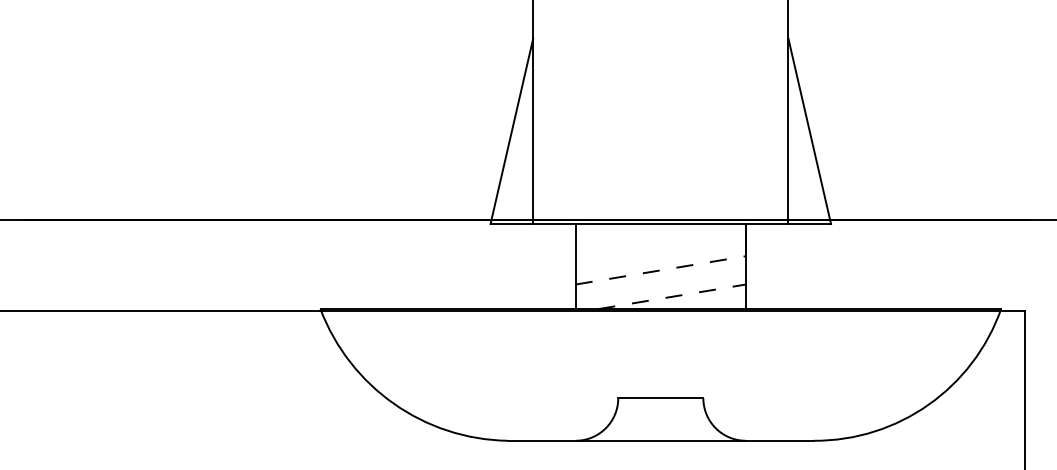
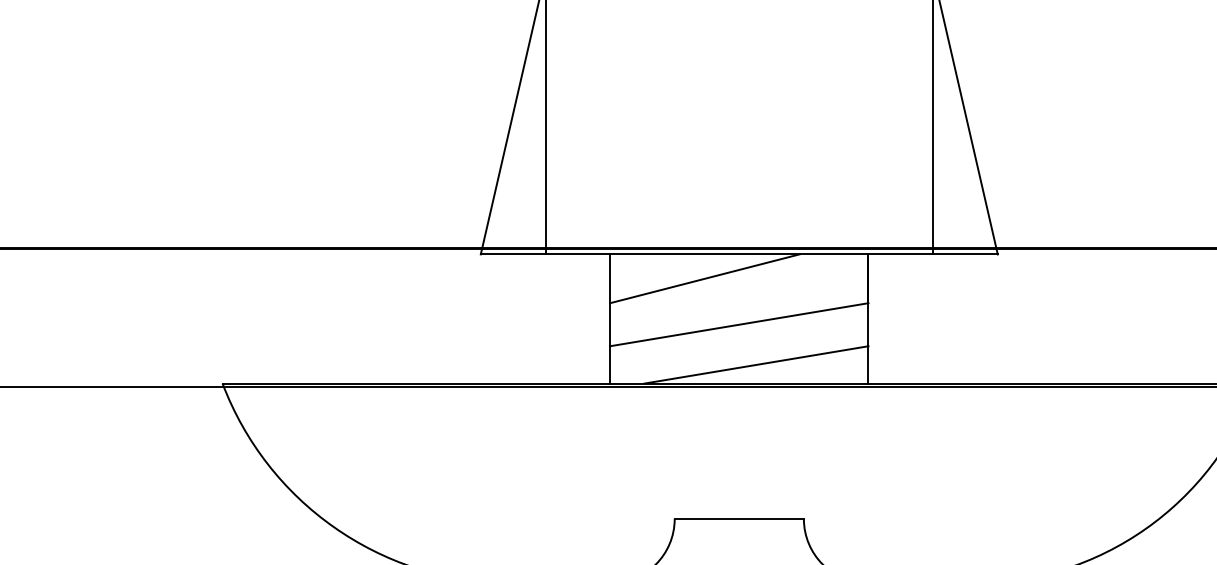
line: (637, 240) -> (703, 279), added
line: (661, 270) -> (740, 324), dashed -> solid
line: (672, 296) -> (757, 364), dashed -> solid

